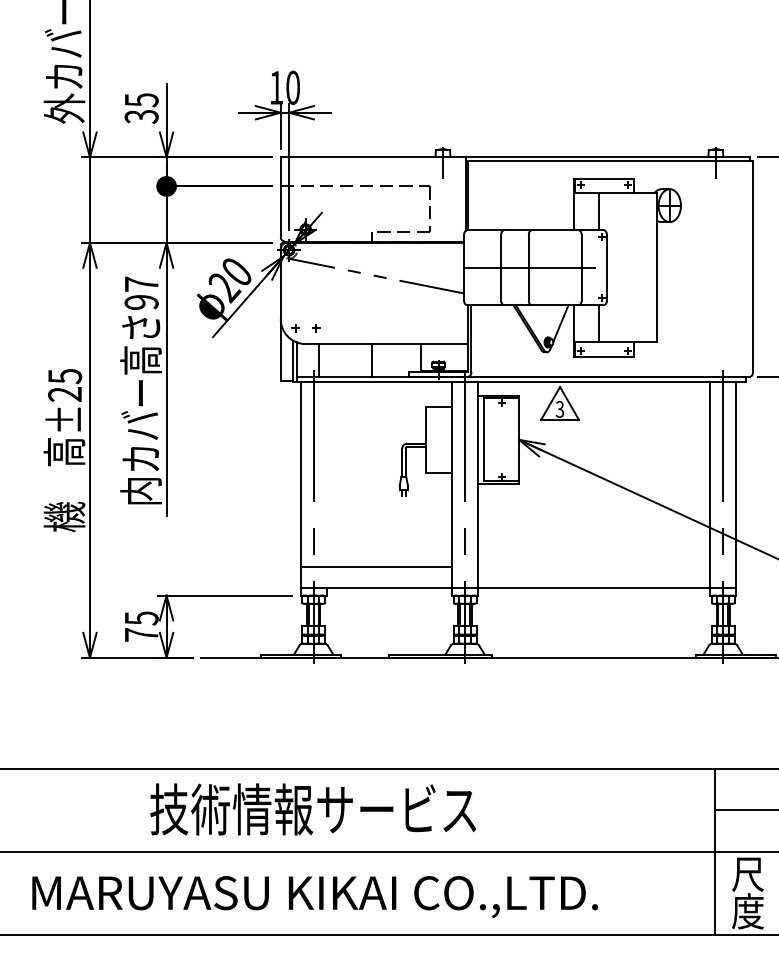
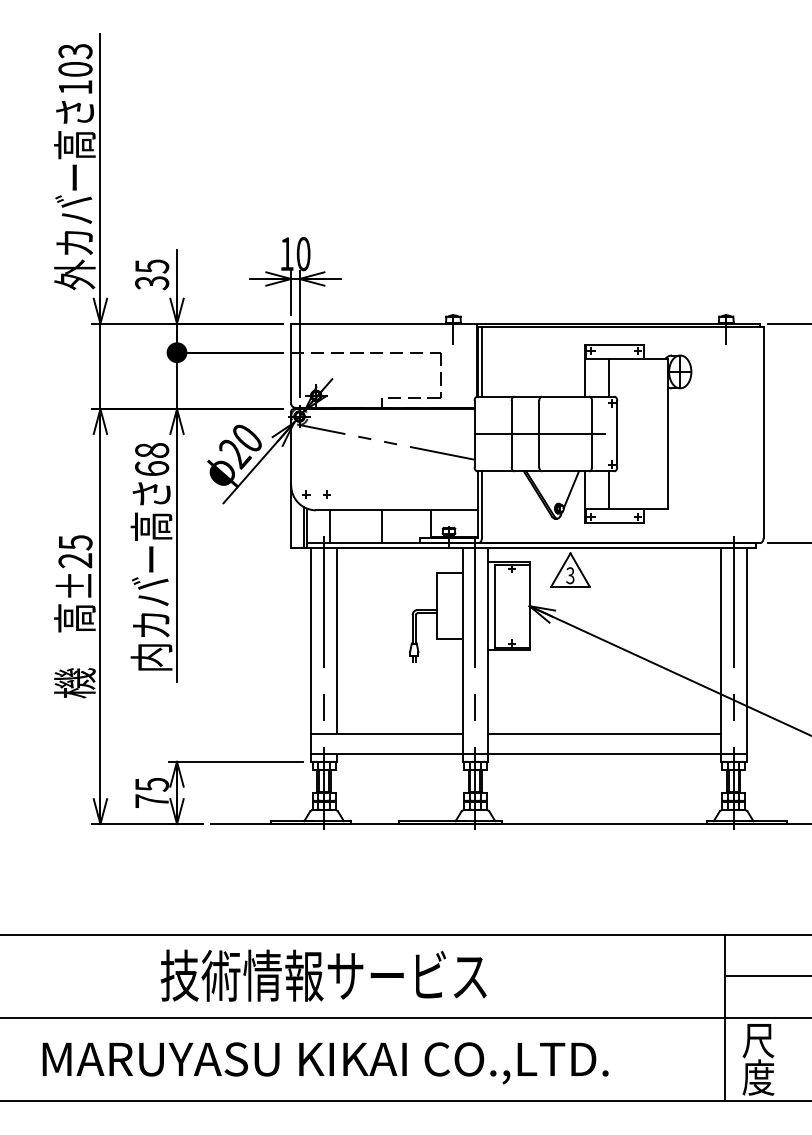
line: (471, 195) -> (481, 361), added
text: (142, 293) -> (152, 459), 97 -> 68
line: (326, 474) -> (336, 640), added
line: (594, 567) -> (604, 733), added

